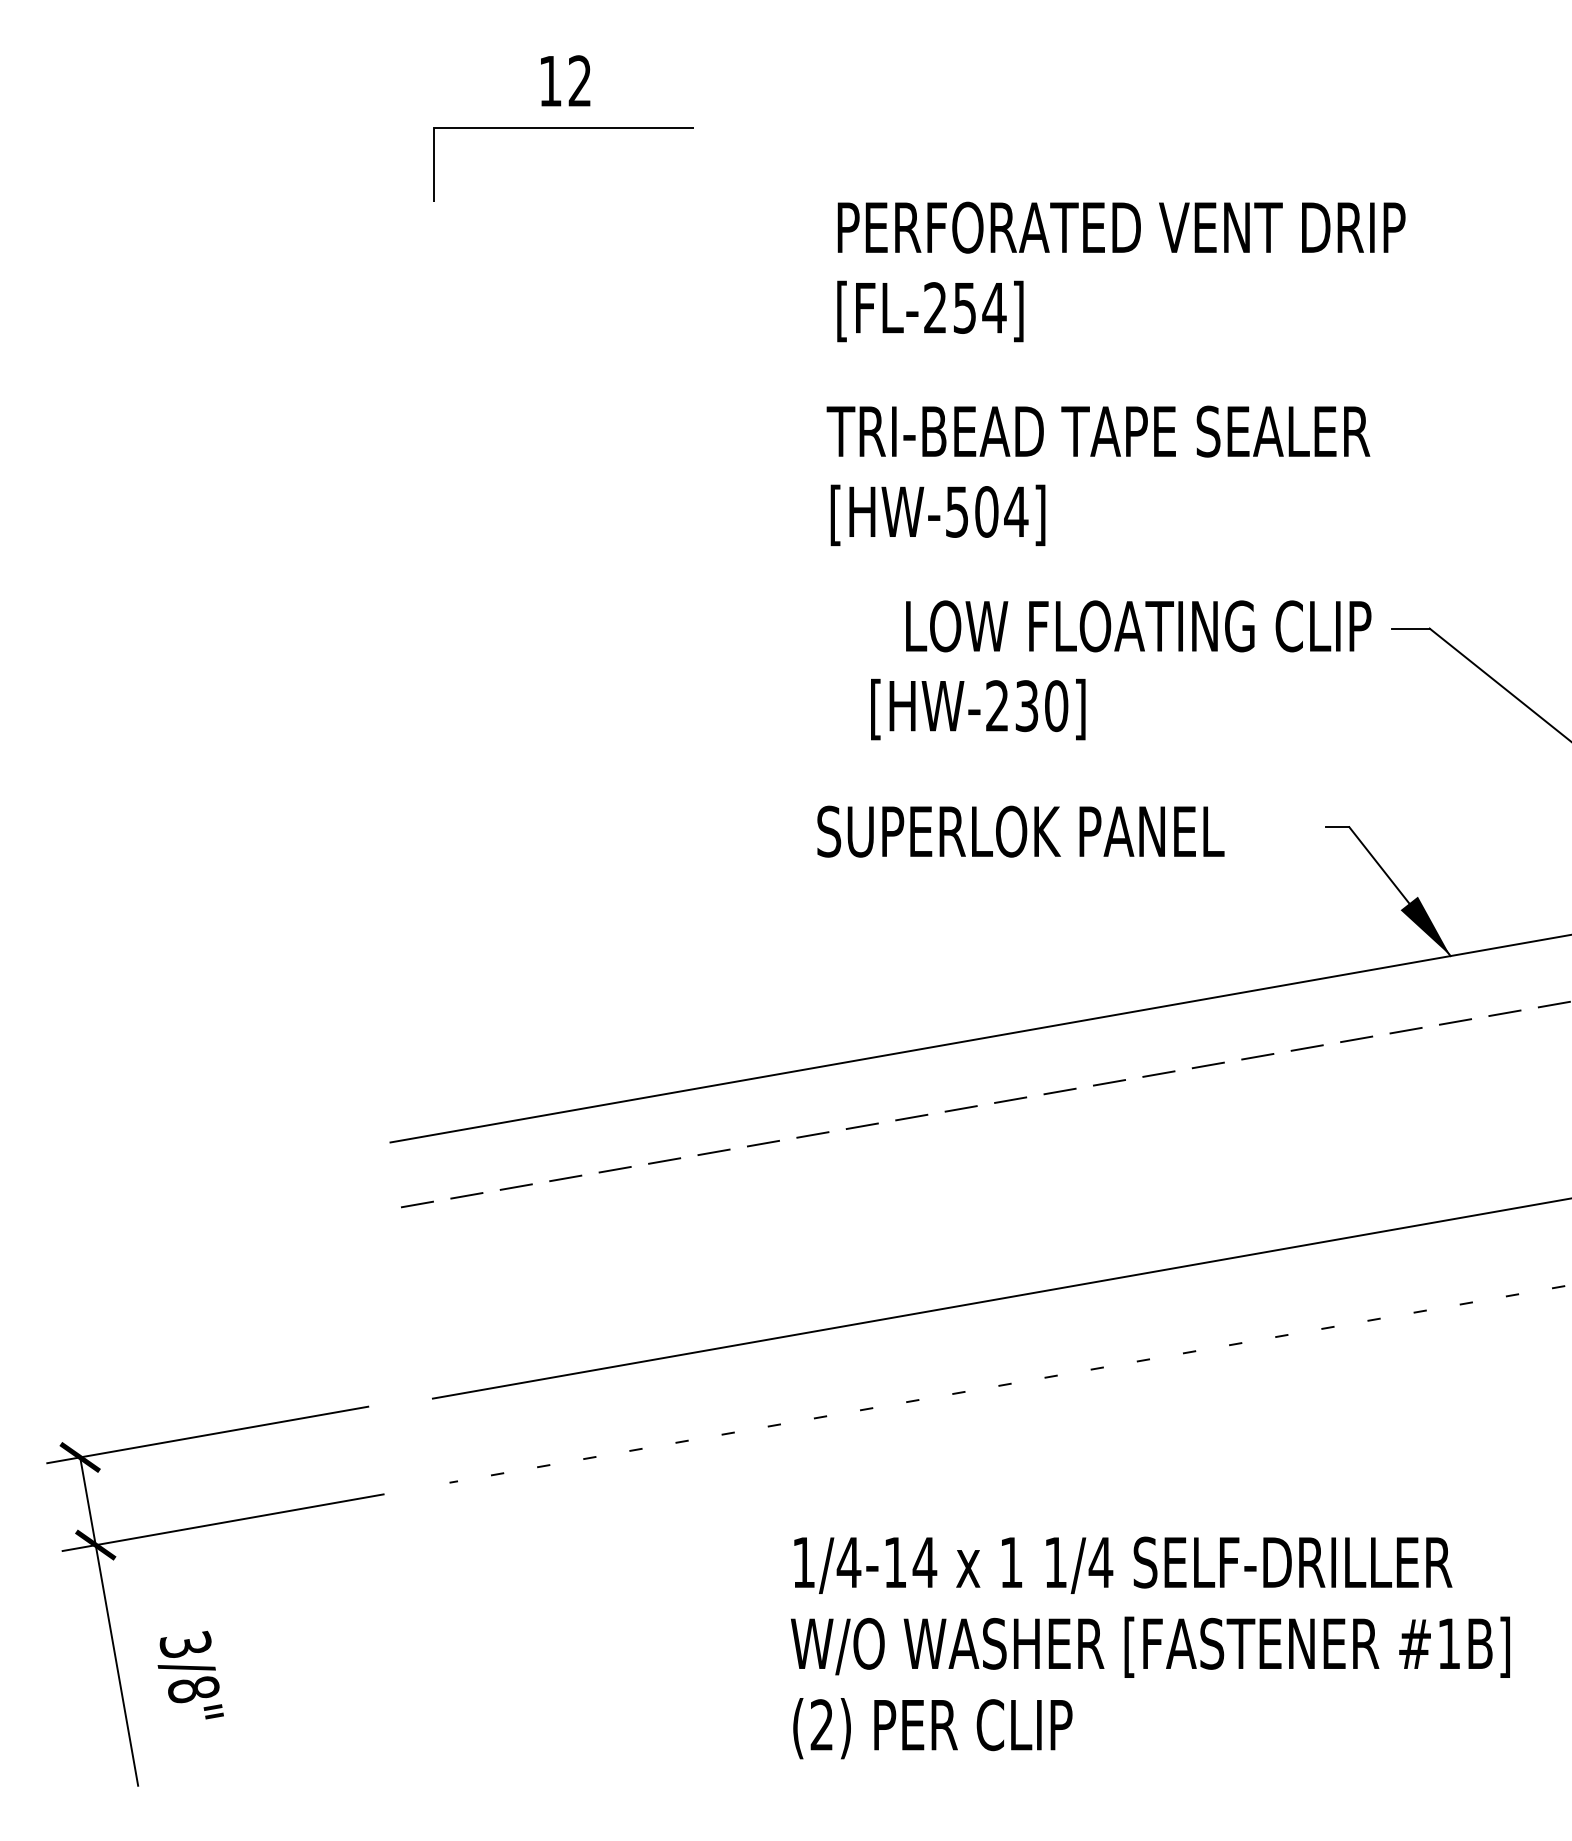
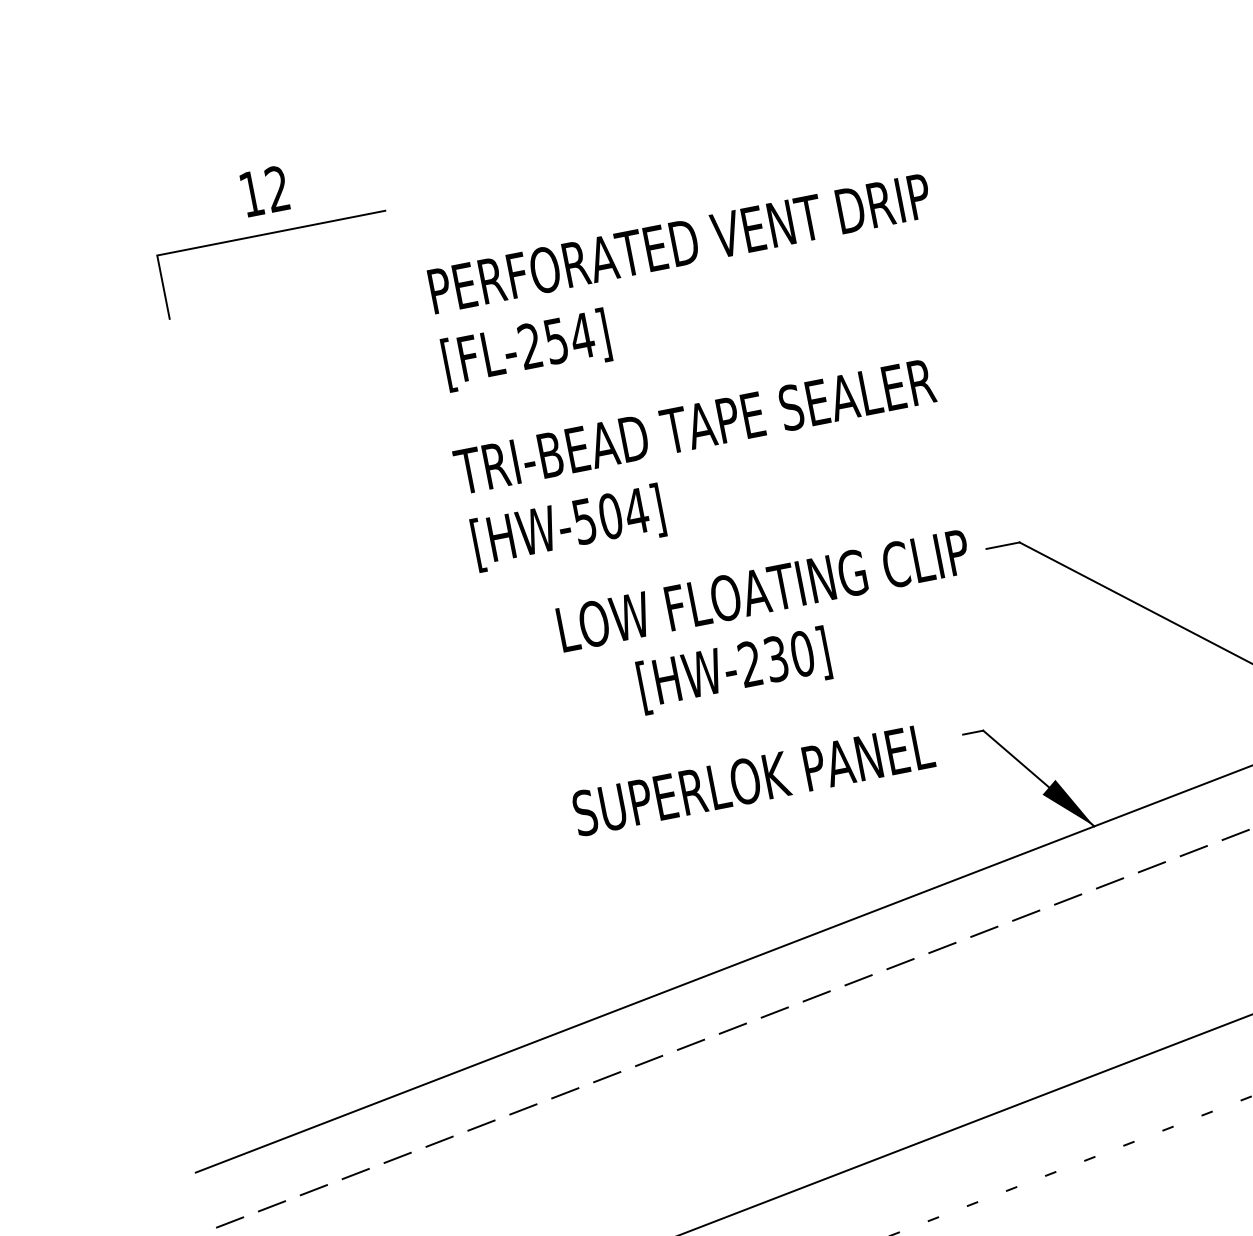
part: (563, 128) -> (271, 233), moved
text: (978, 709) -> (734, 670), moved
text: (1020, 831) -> (753, 779), moved

